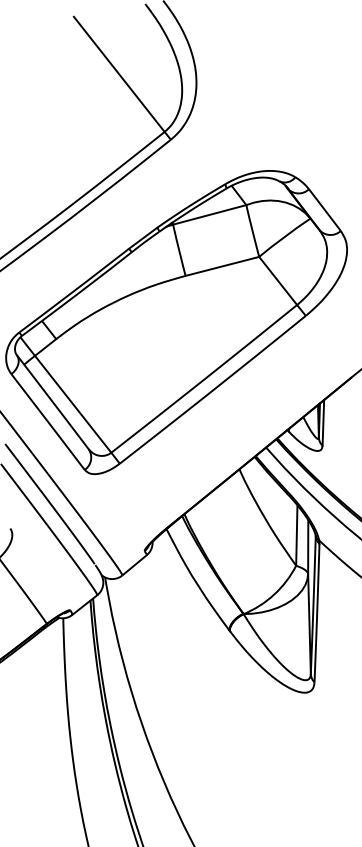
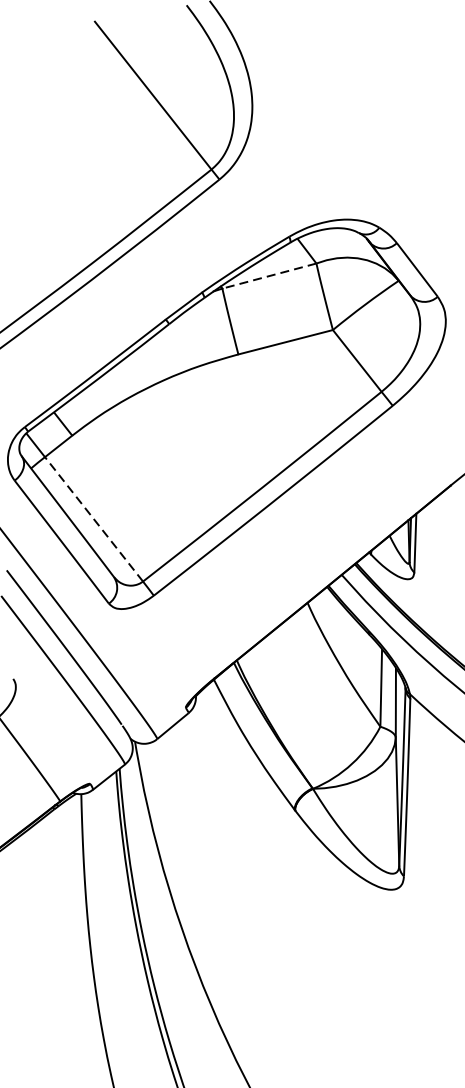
line: (209, 214) -> (269, 275), solid -> dashed
line: (73, 404) -> (94, 519), solid -> dashed

